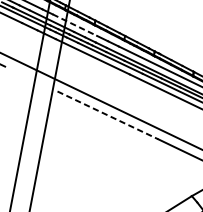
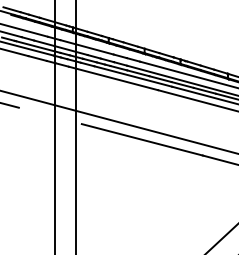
line: (75, 25) -> (87, 47), dashed -> solid
line: (108, 115) -> (142, 139), dashed -> solid

